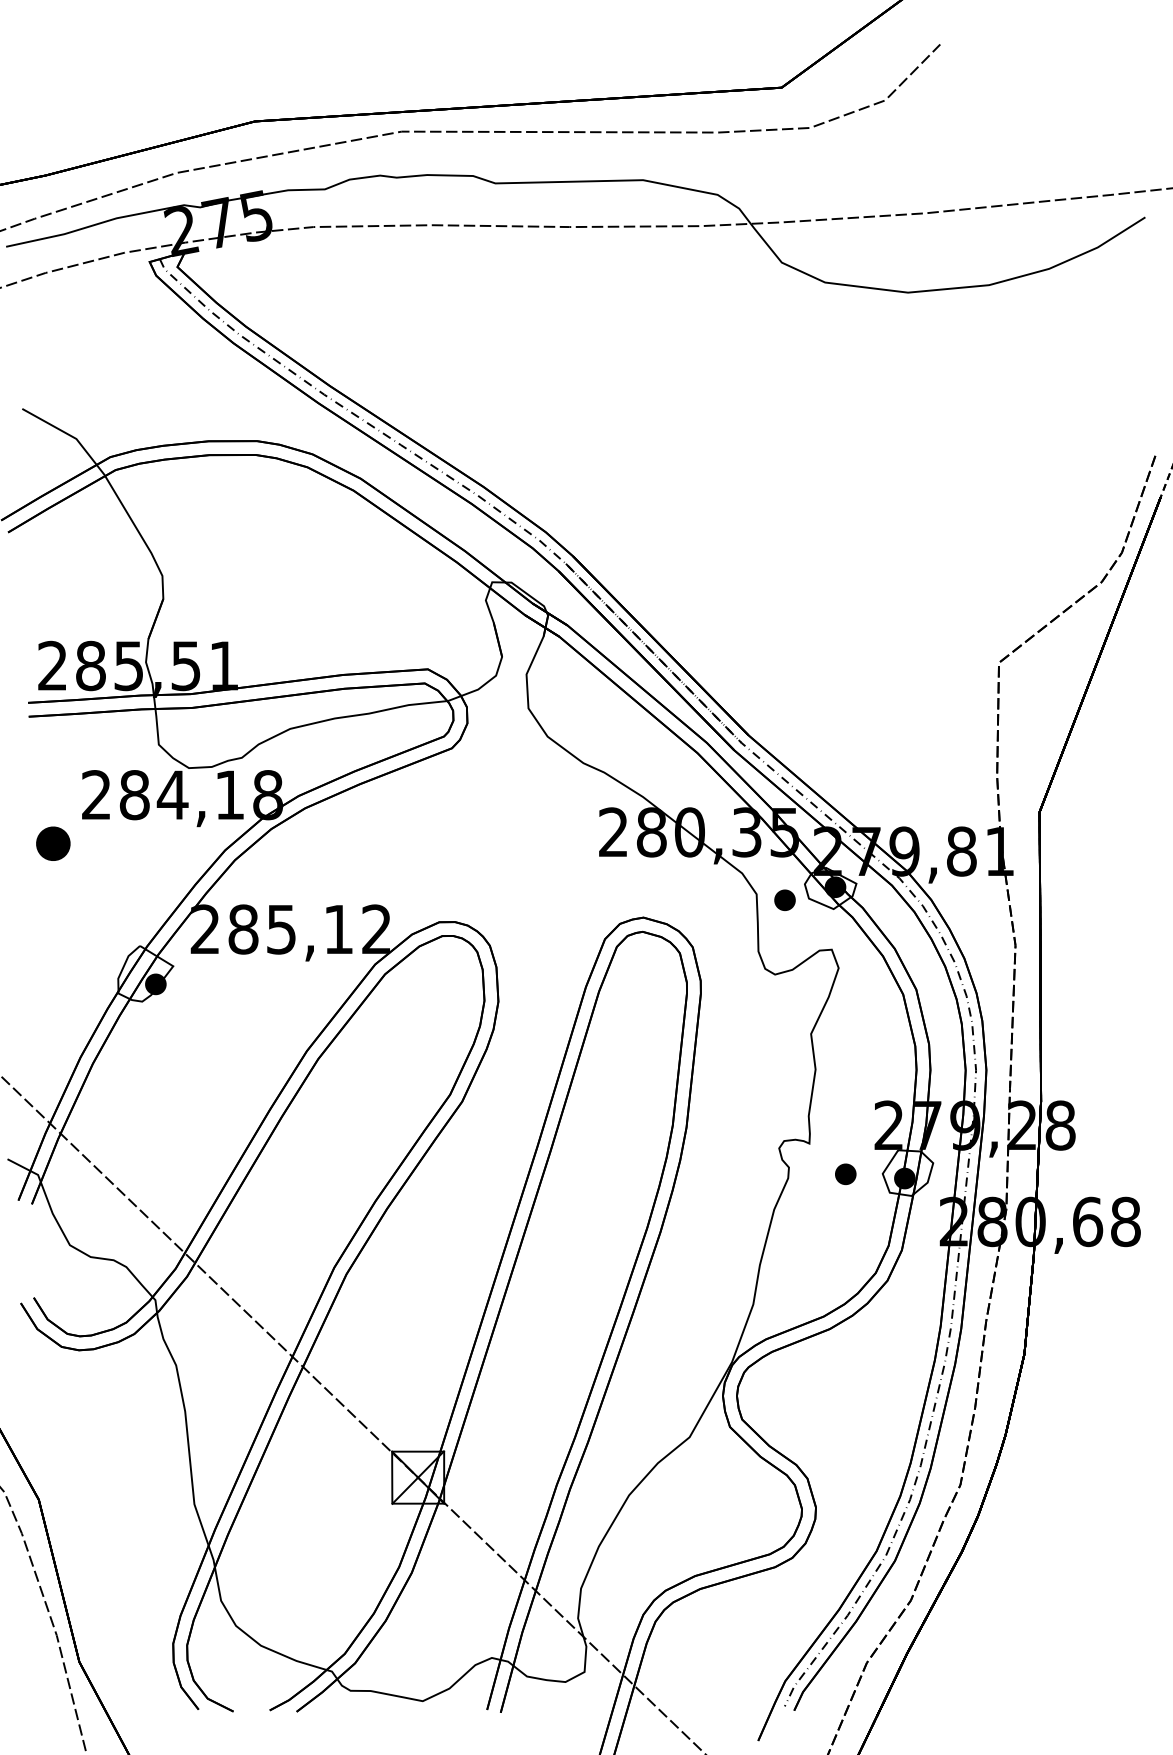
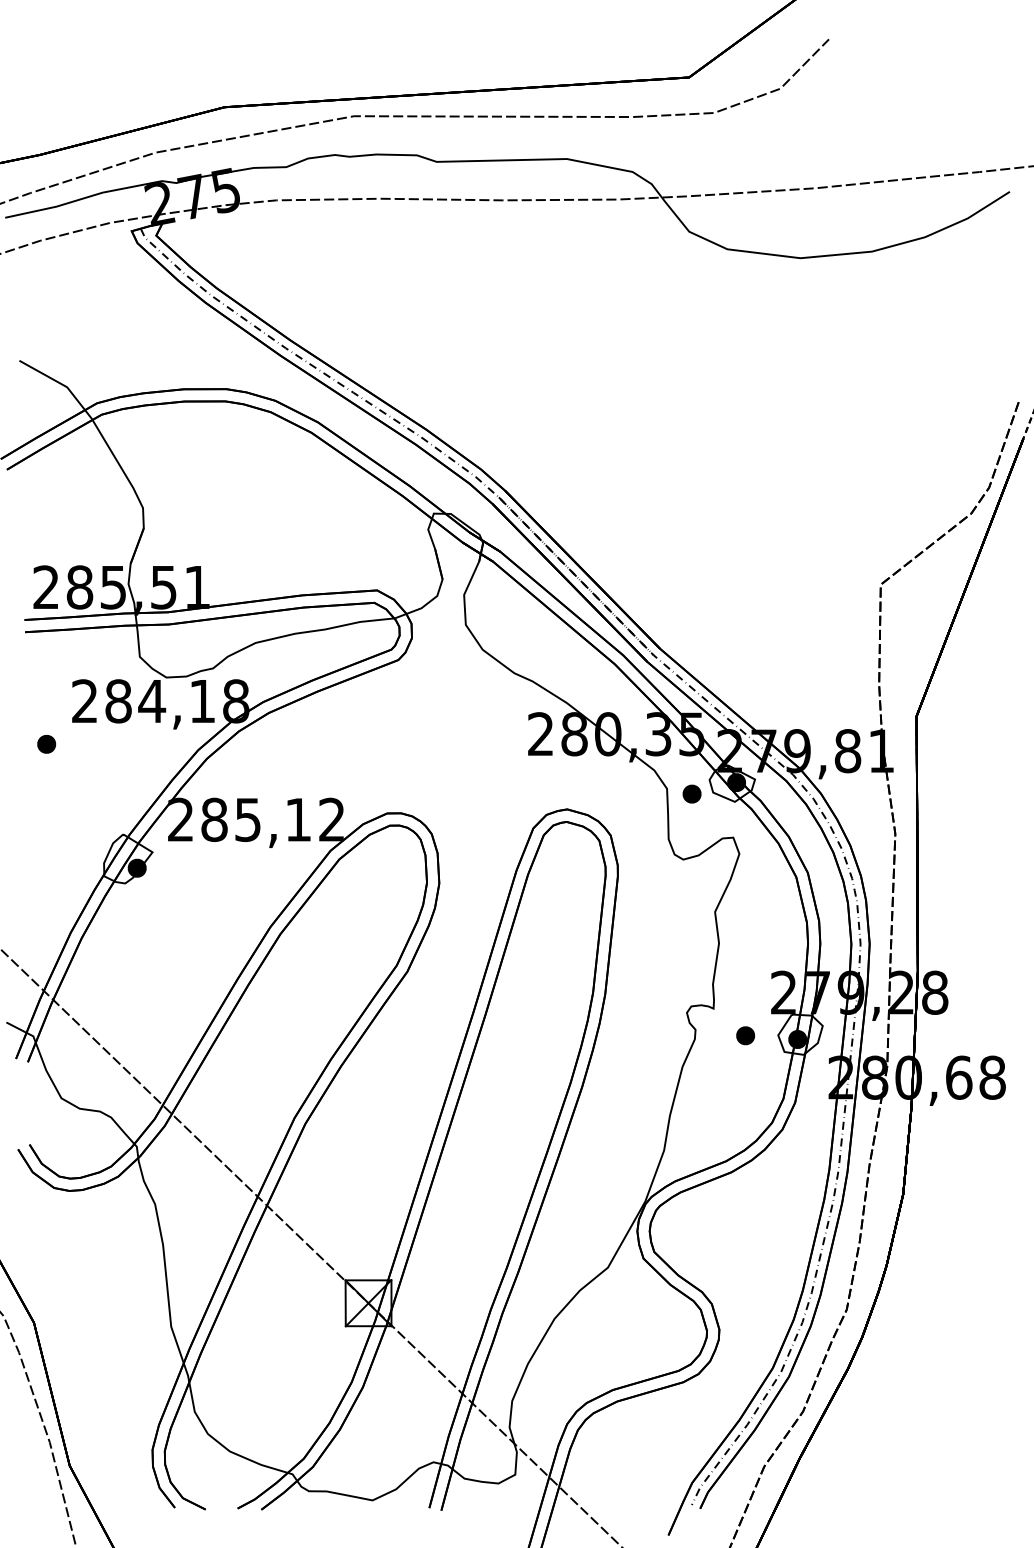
part: (52, 843) -> (46, 744), size x0.62

